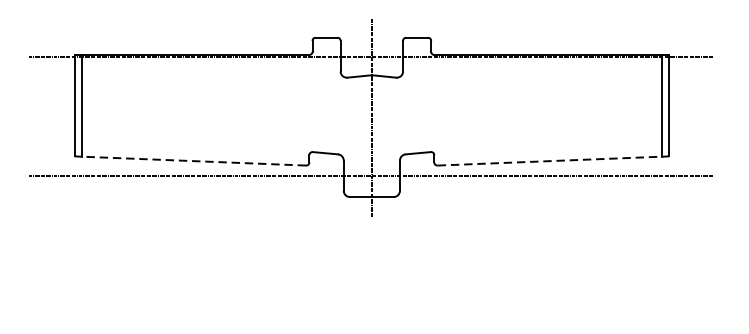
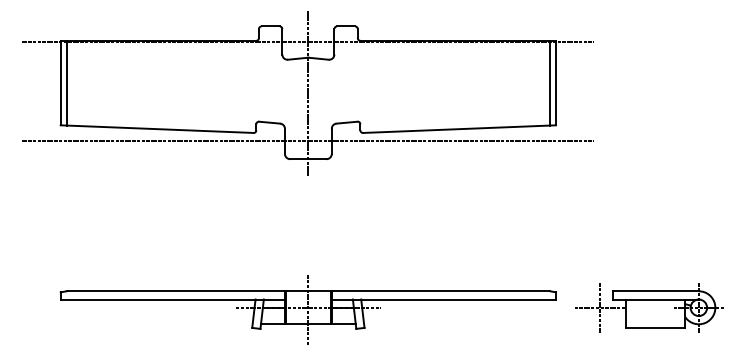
line: (189, 161) -> (156, 129), dashed -> solid
line: (554, 161) -> (460, 129), dashed -> solid

